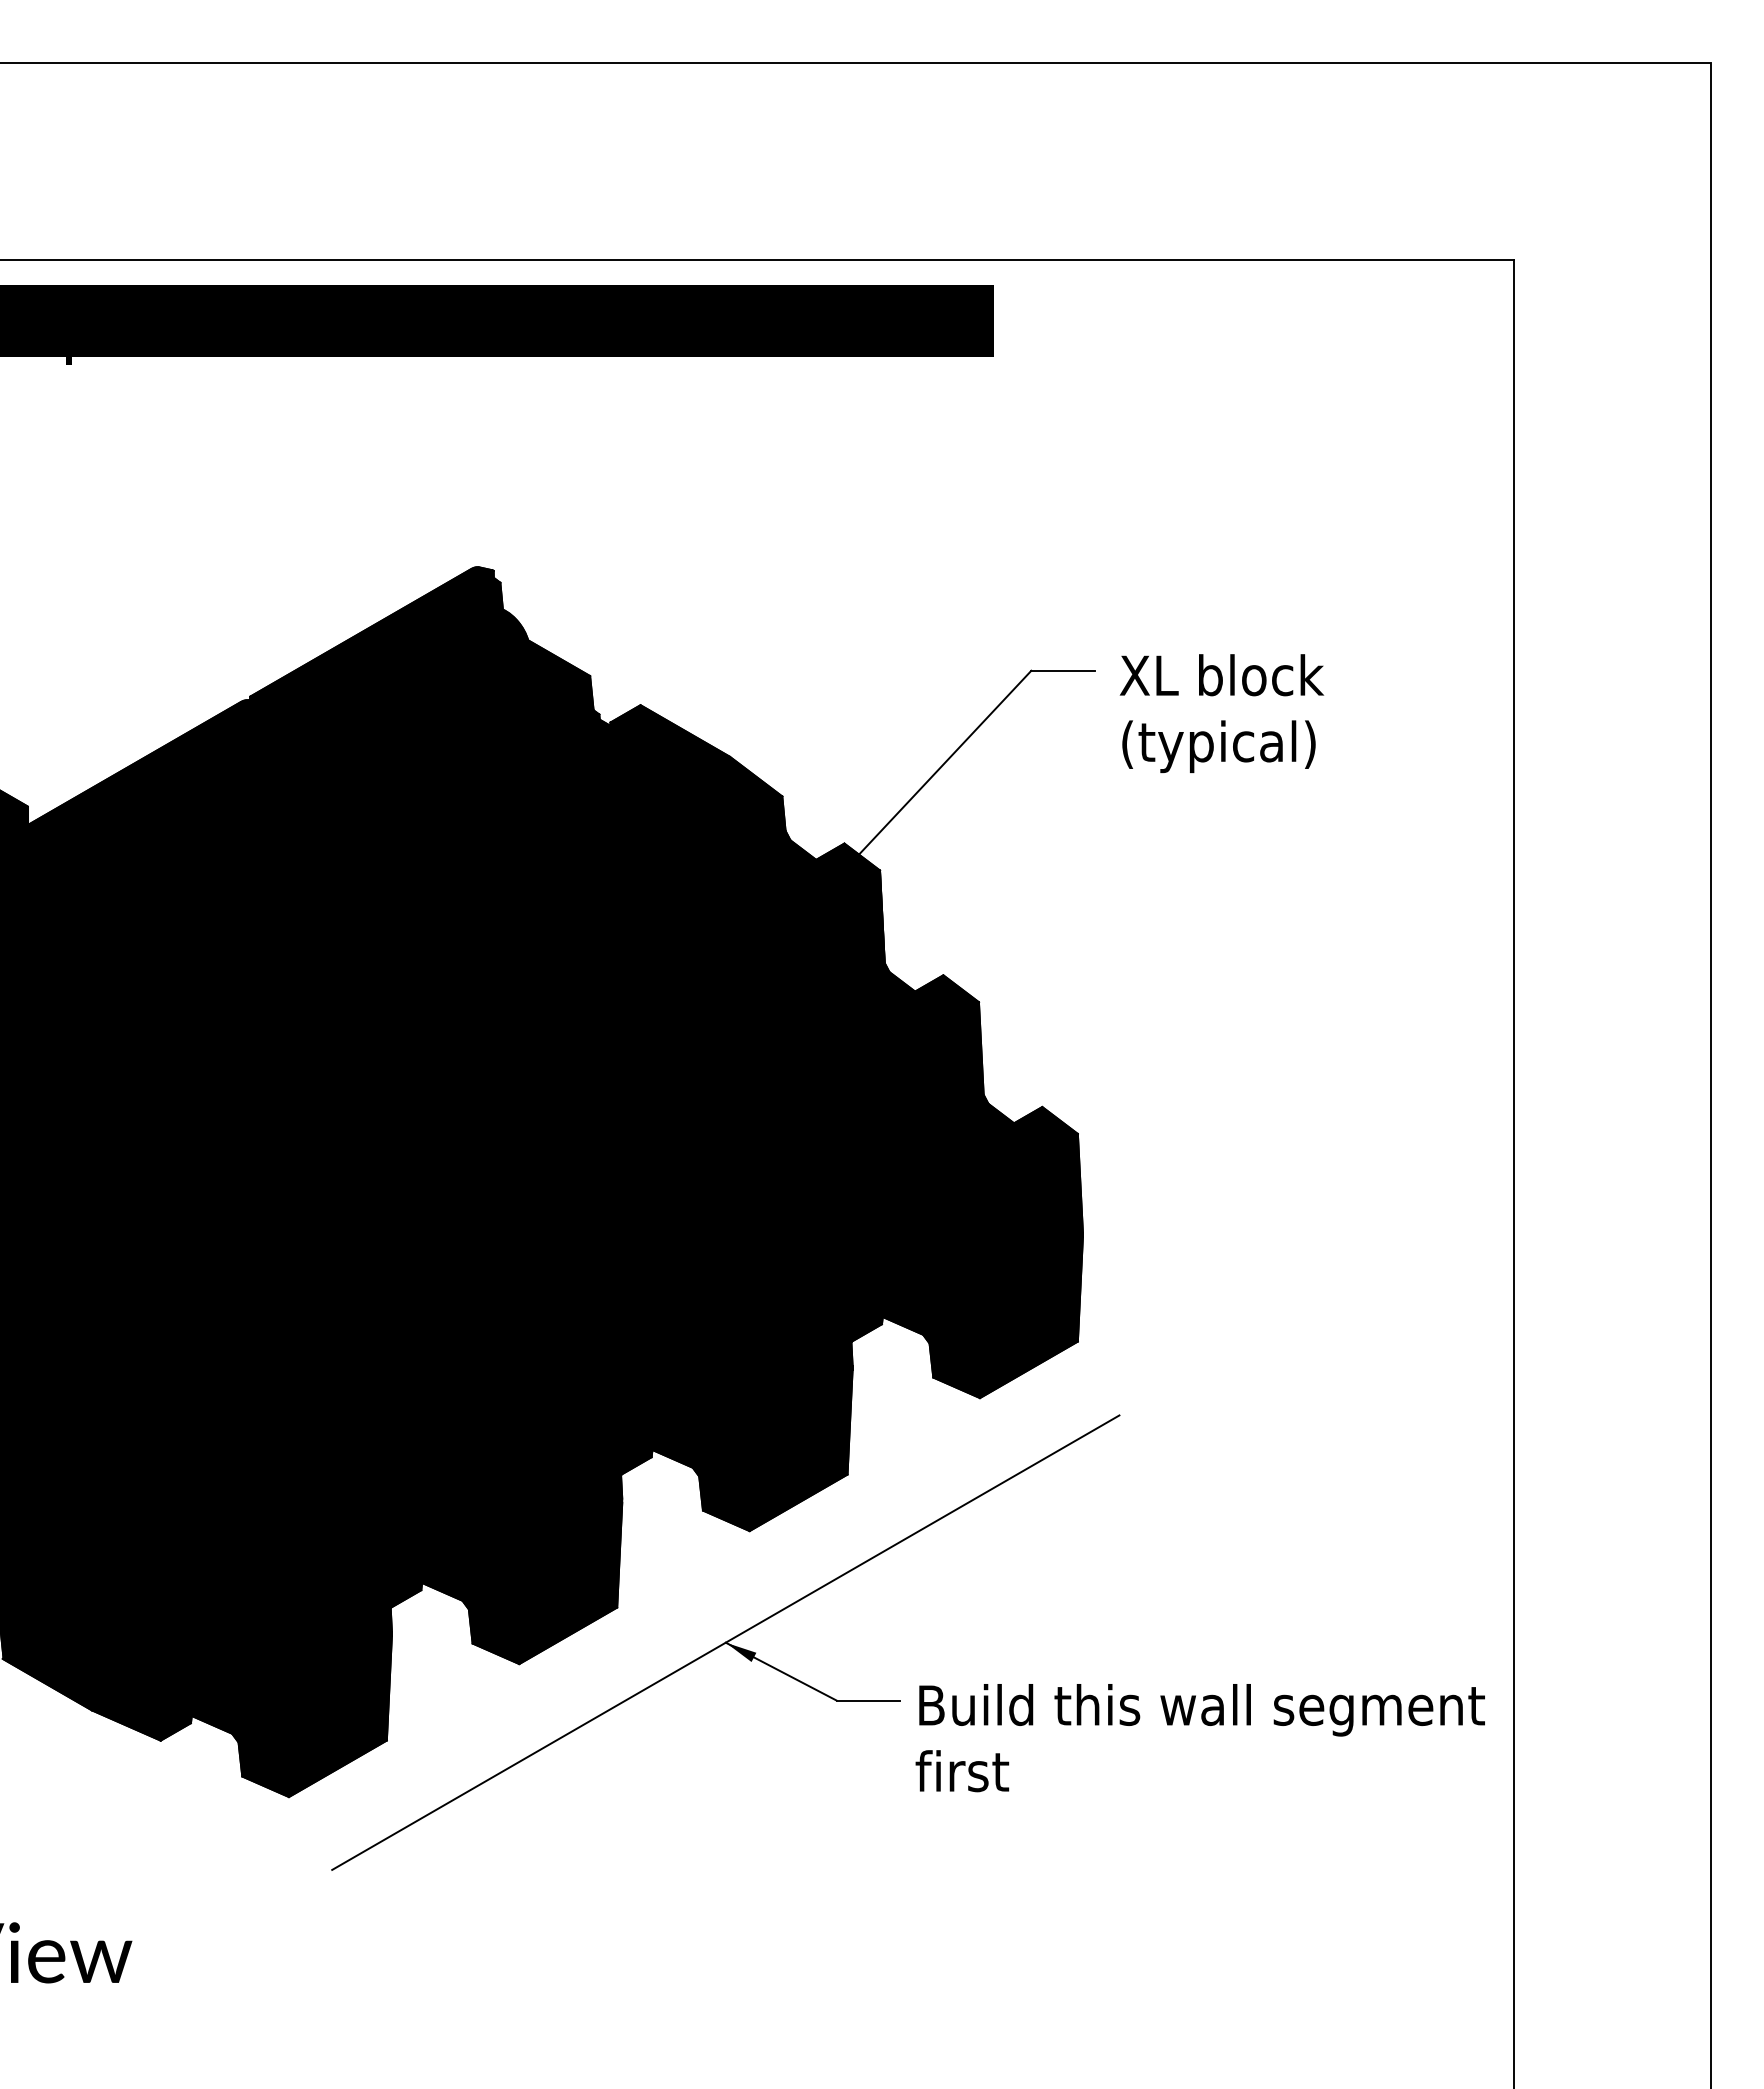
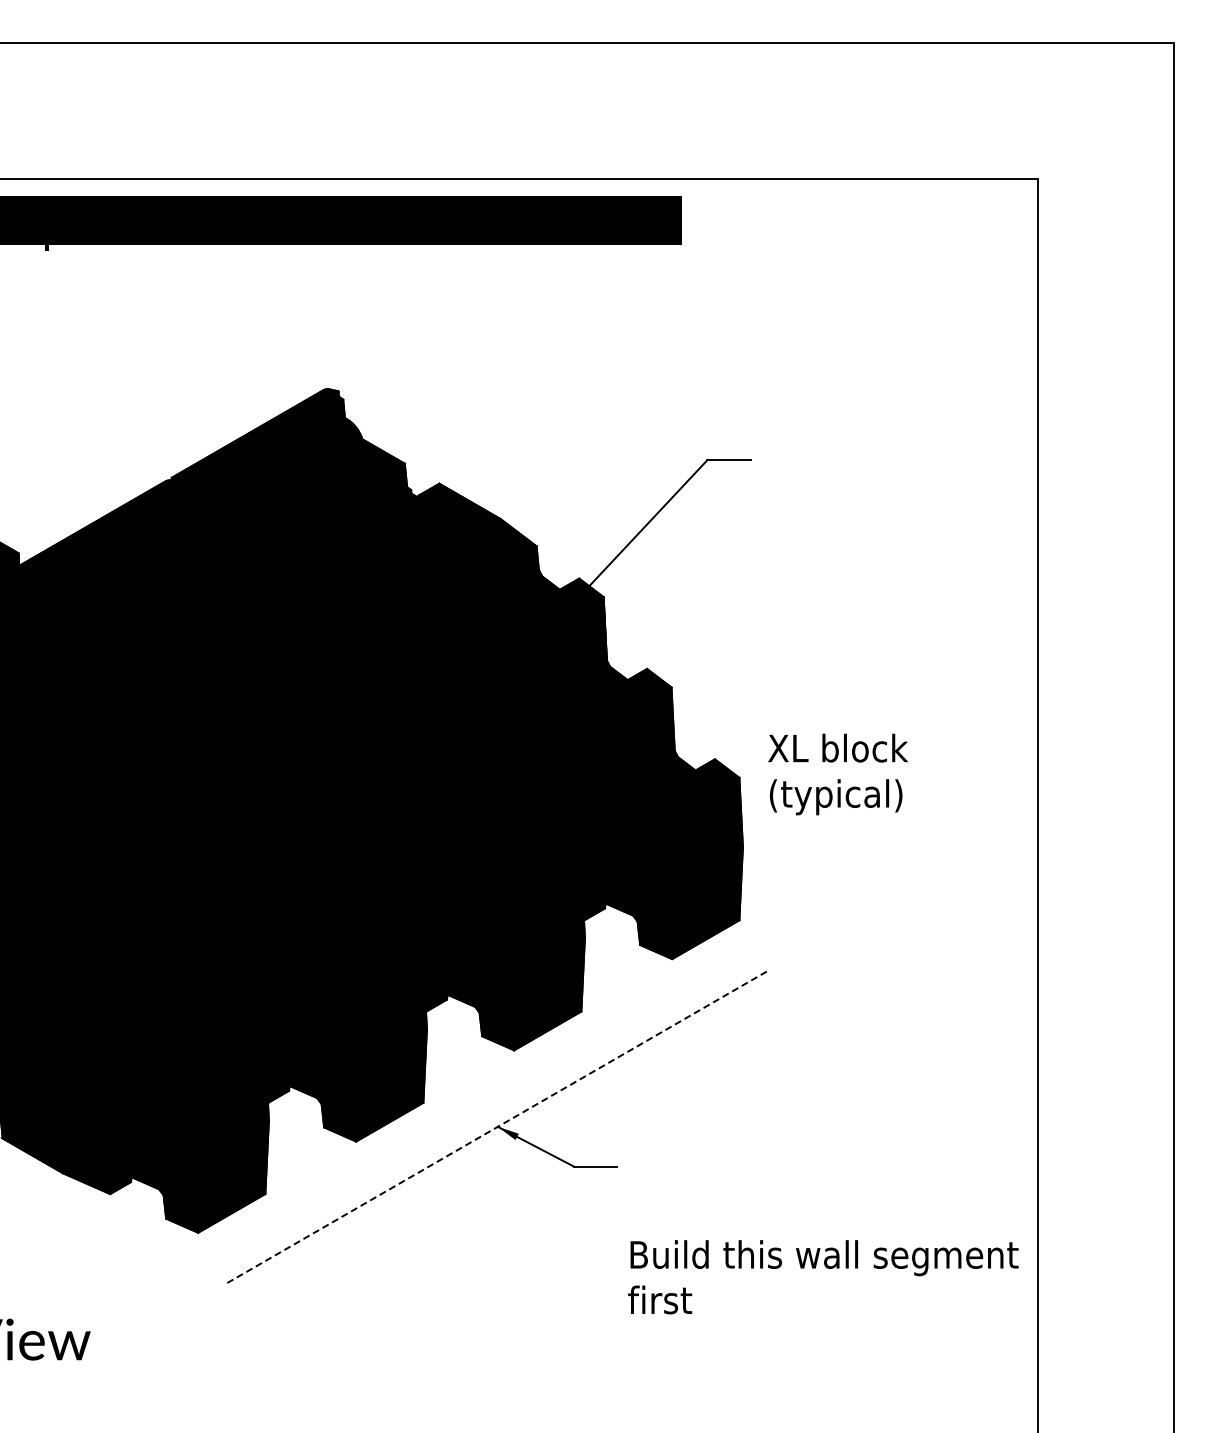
text: (1220, 713) -> (837, 774), moved
line: (726, 1642) -> (498, 1126), solid -> dashed
text: (1200, 1738) -> (823, 1277), moved

